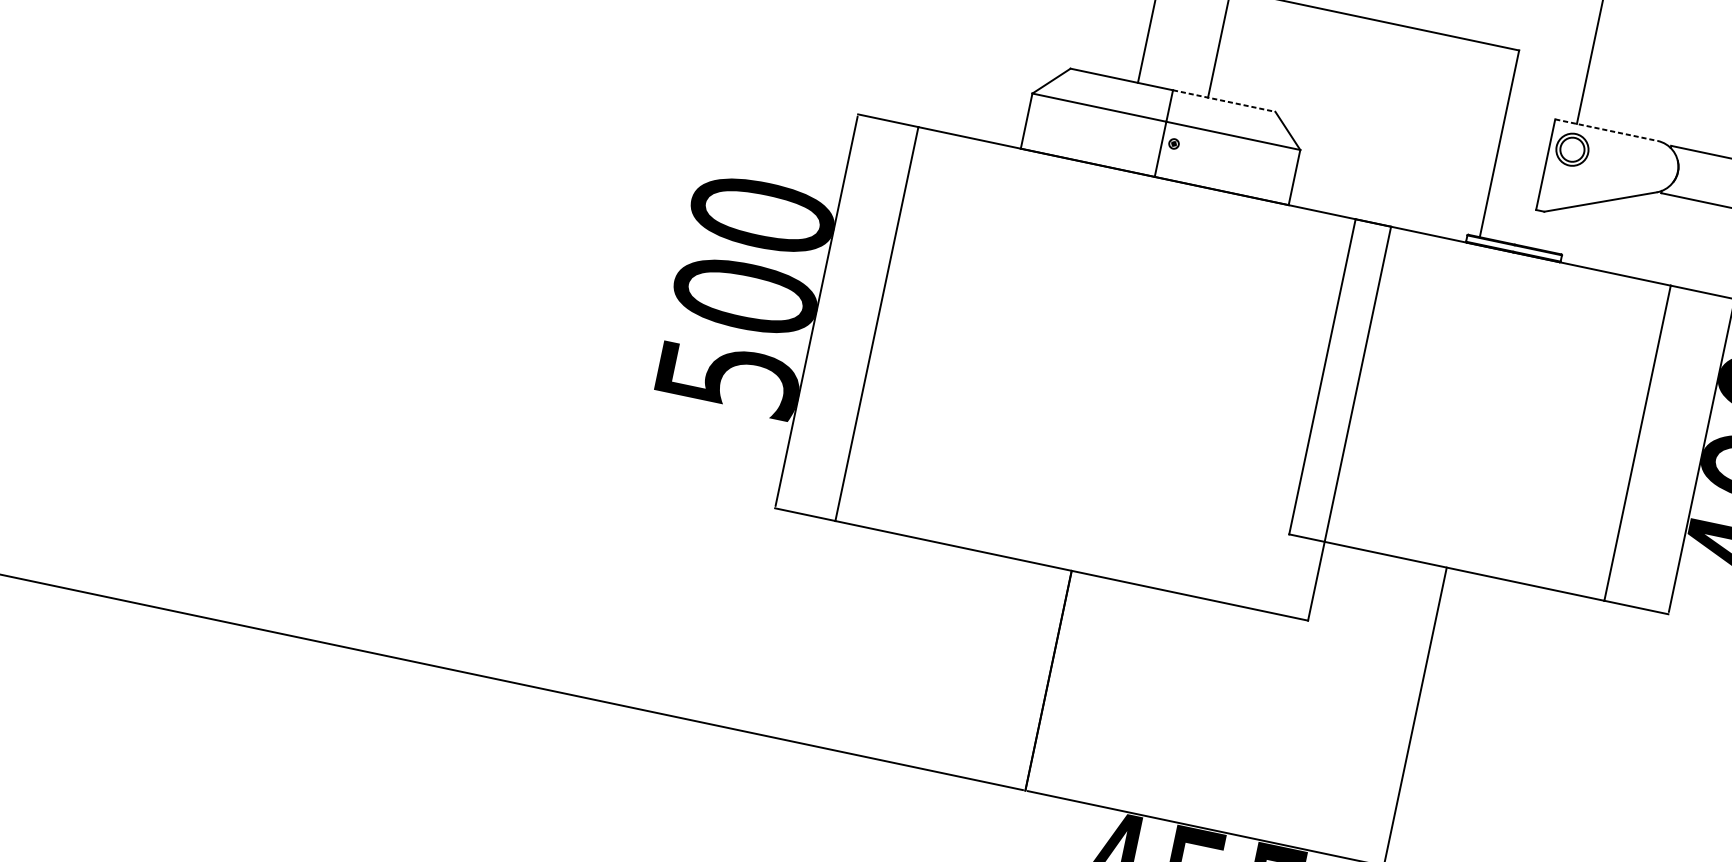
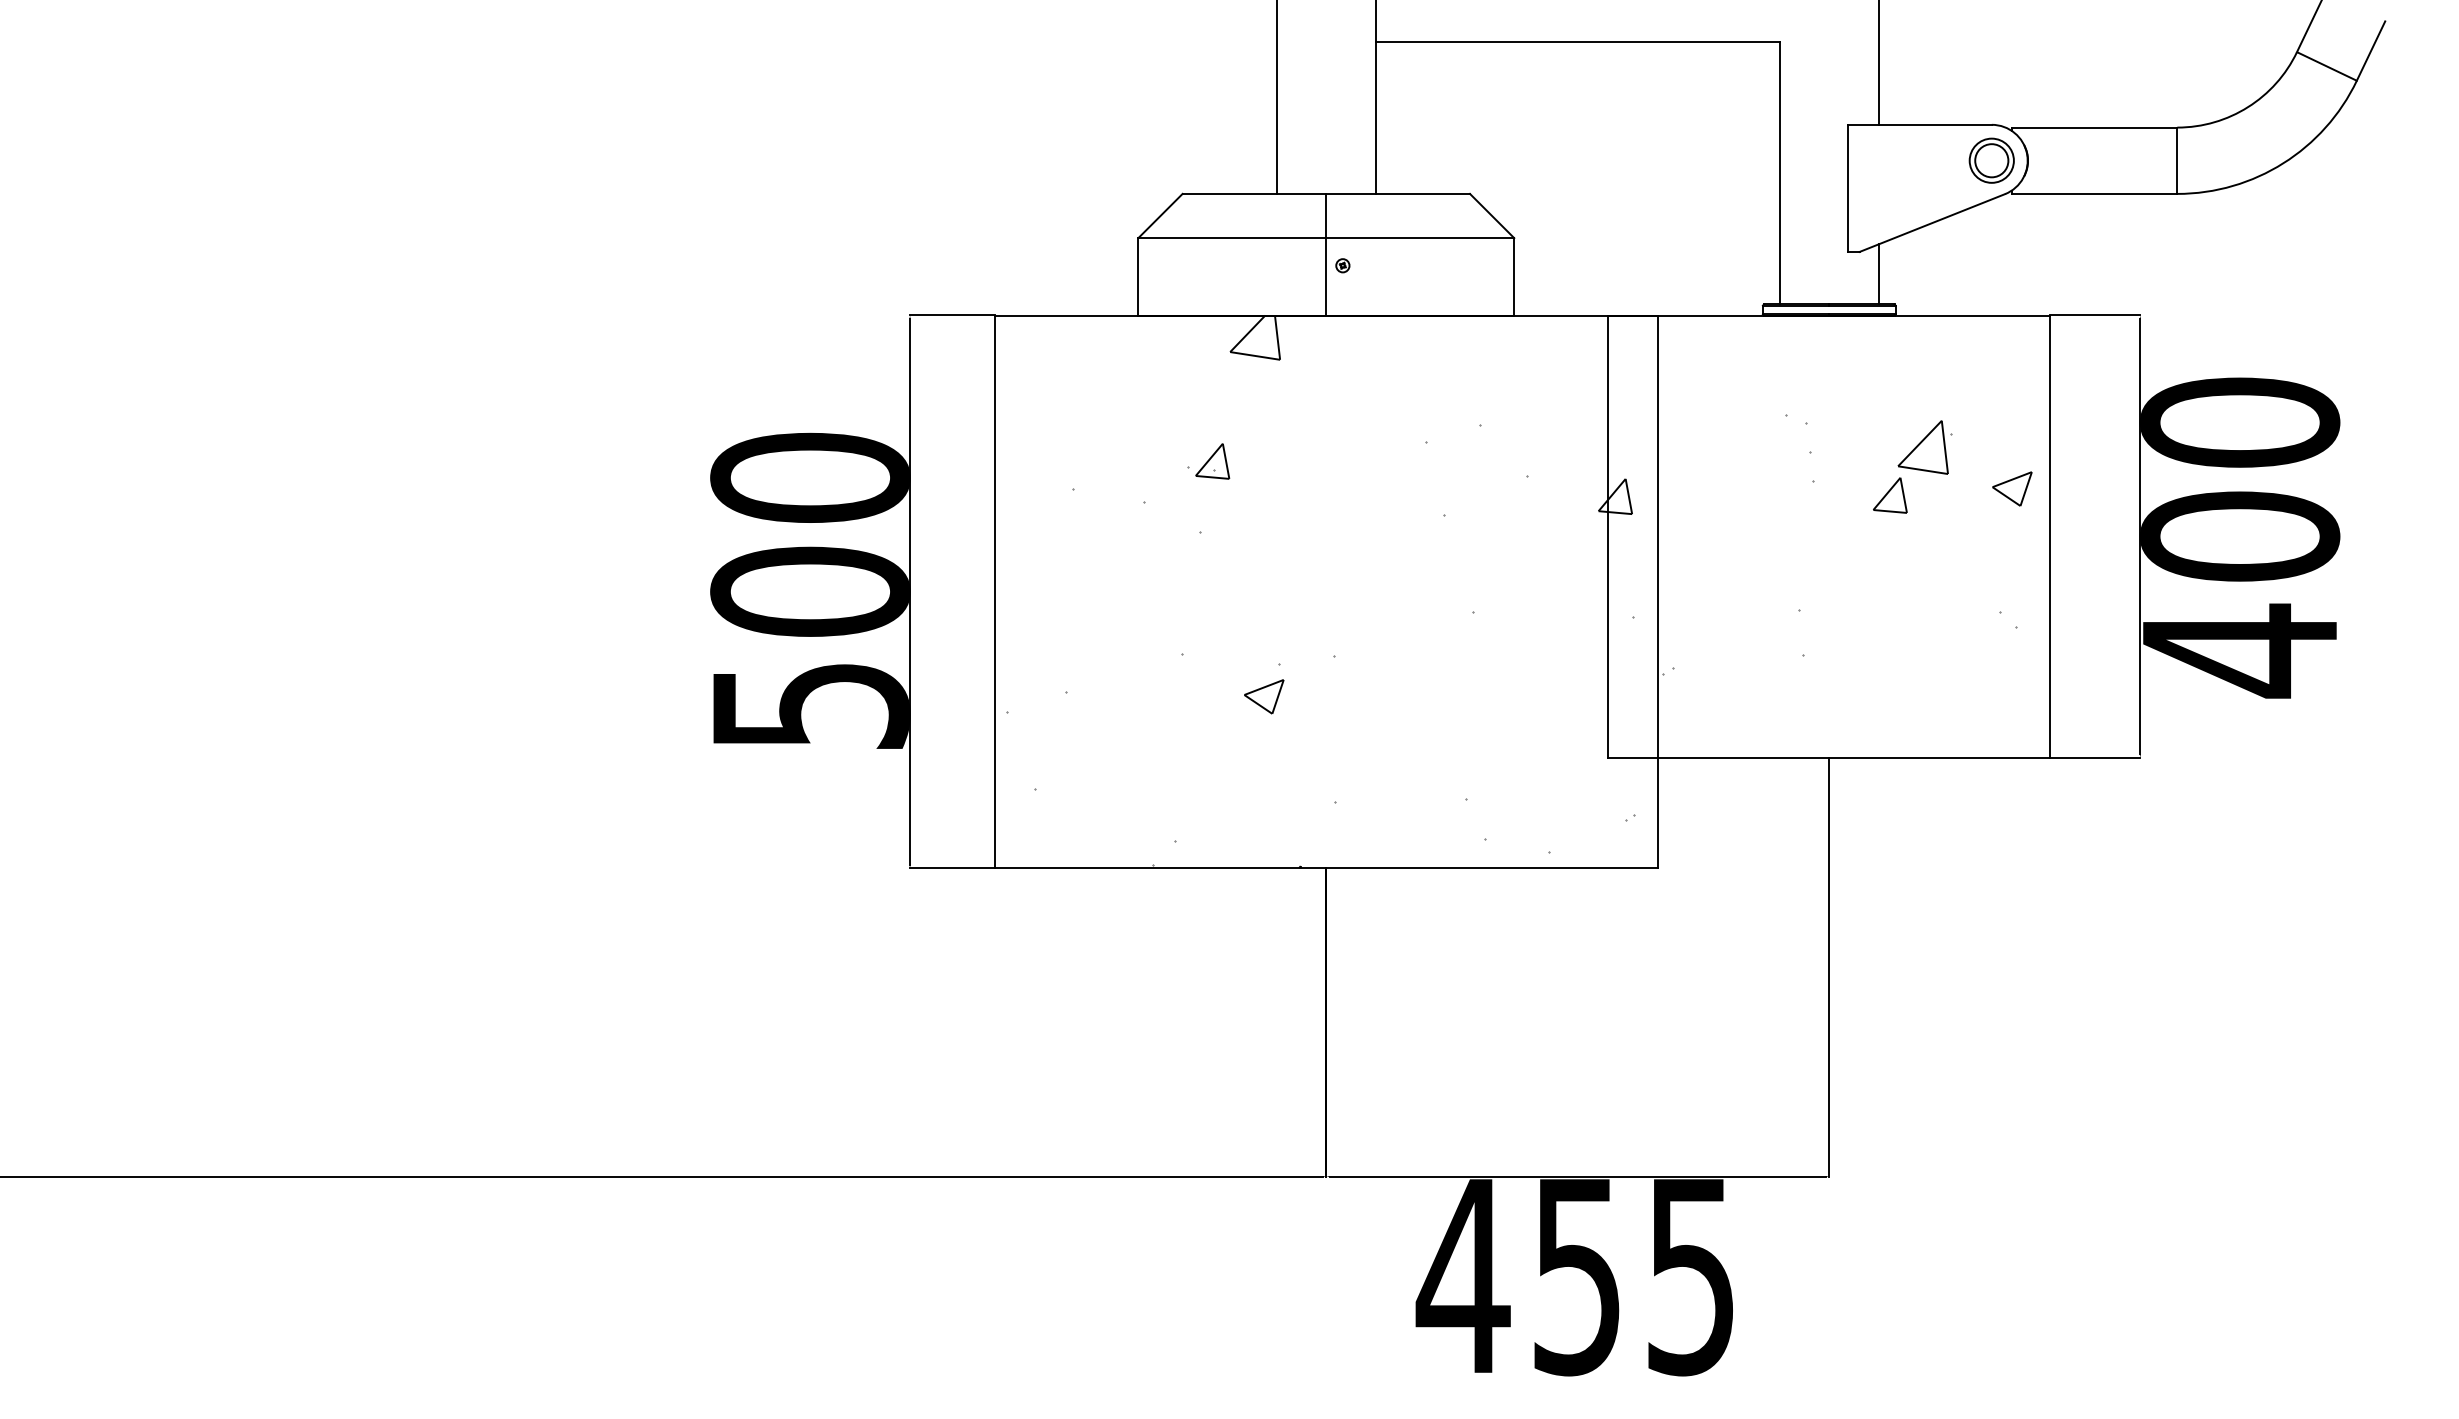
line: (1224, 100) -> (1398, 193), dashed -> solid
line: (1606, 129) -> (1919, 124), dashed -> solid
part: (1572, 149) -> (1991, 160), moved
line: (1554, 230) -> (1878, 274), added
hatch: (1109, 372) -> (1320, 591), added
hatch: (1491, 418) -> (1846, 544), added

